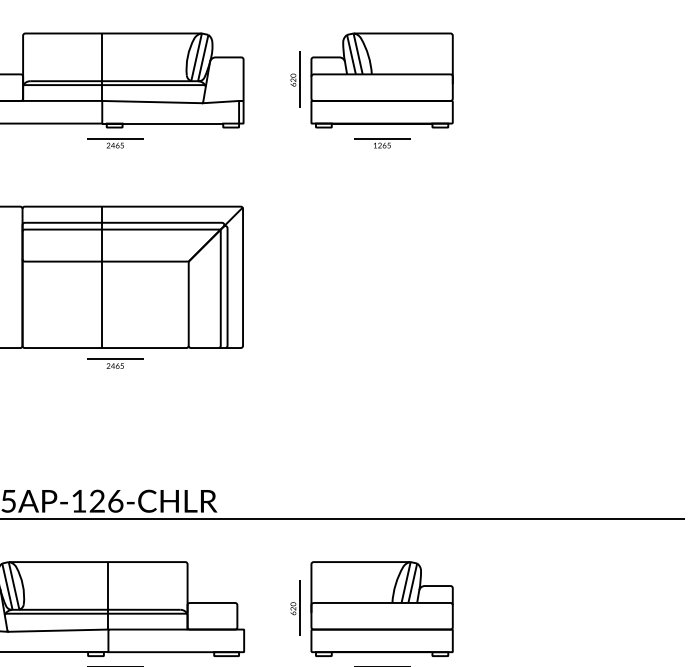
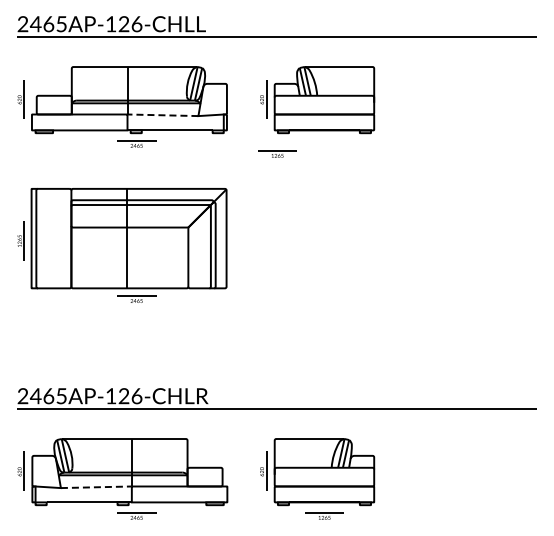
line: (151, 102) -> (162, 115), solid -> dashed
part: (382, 142) -> (277, 153), moved
line: (58, 631) -> (96, 487), solid -> dashed

